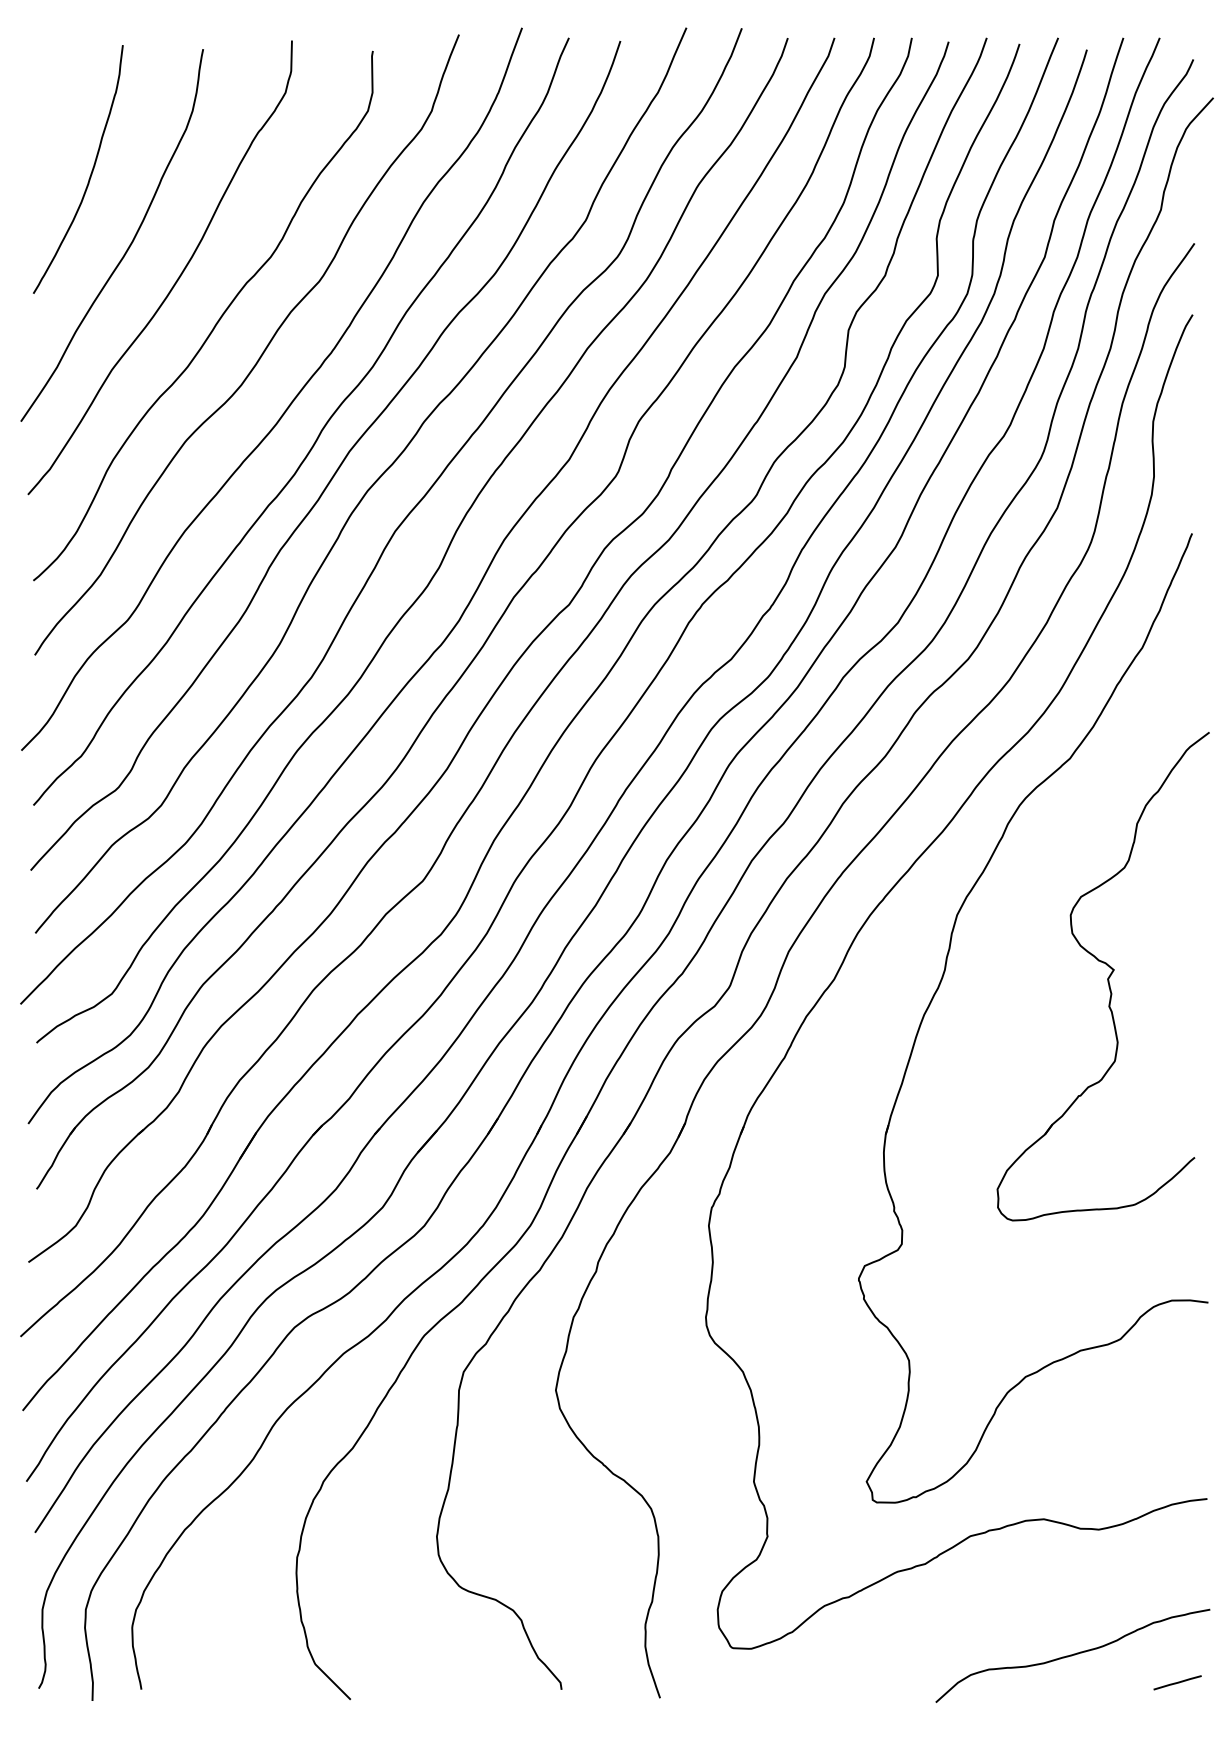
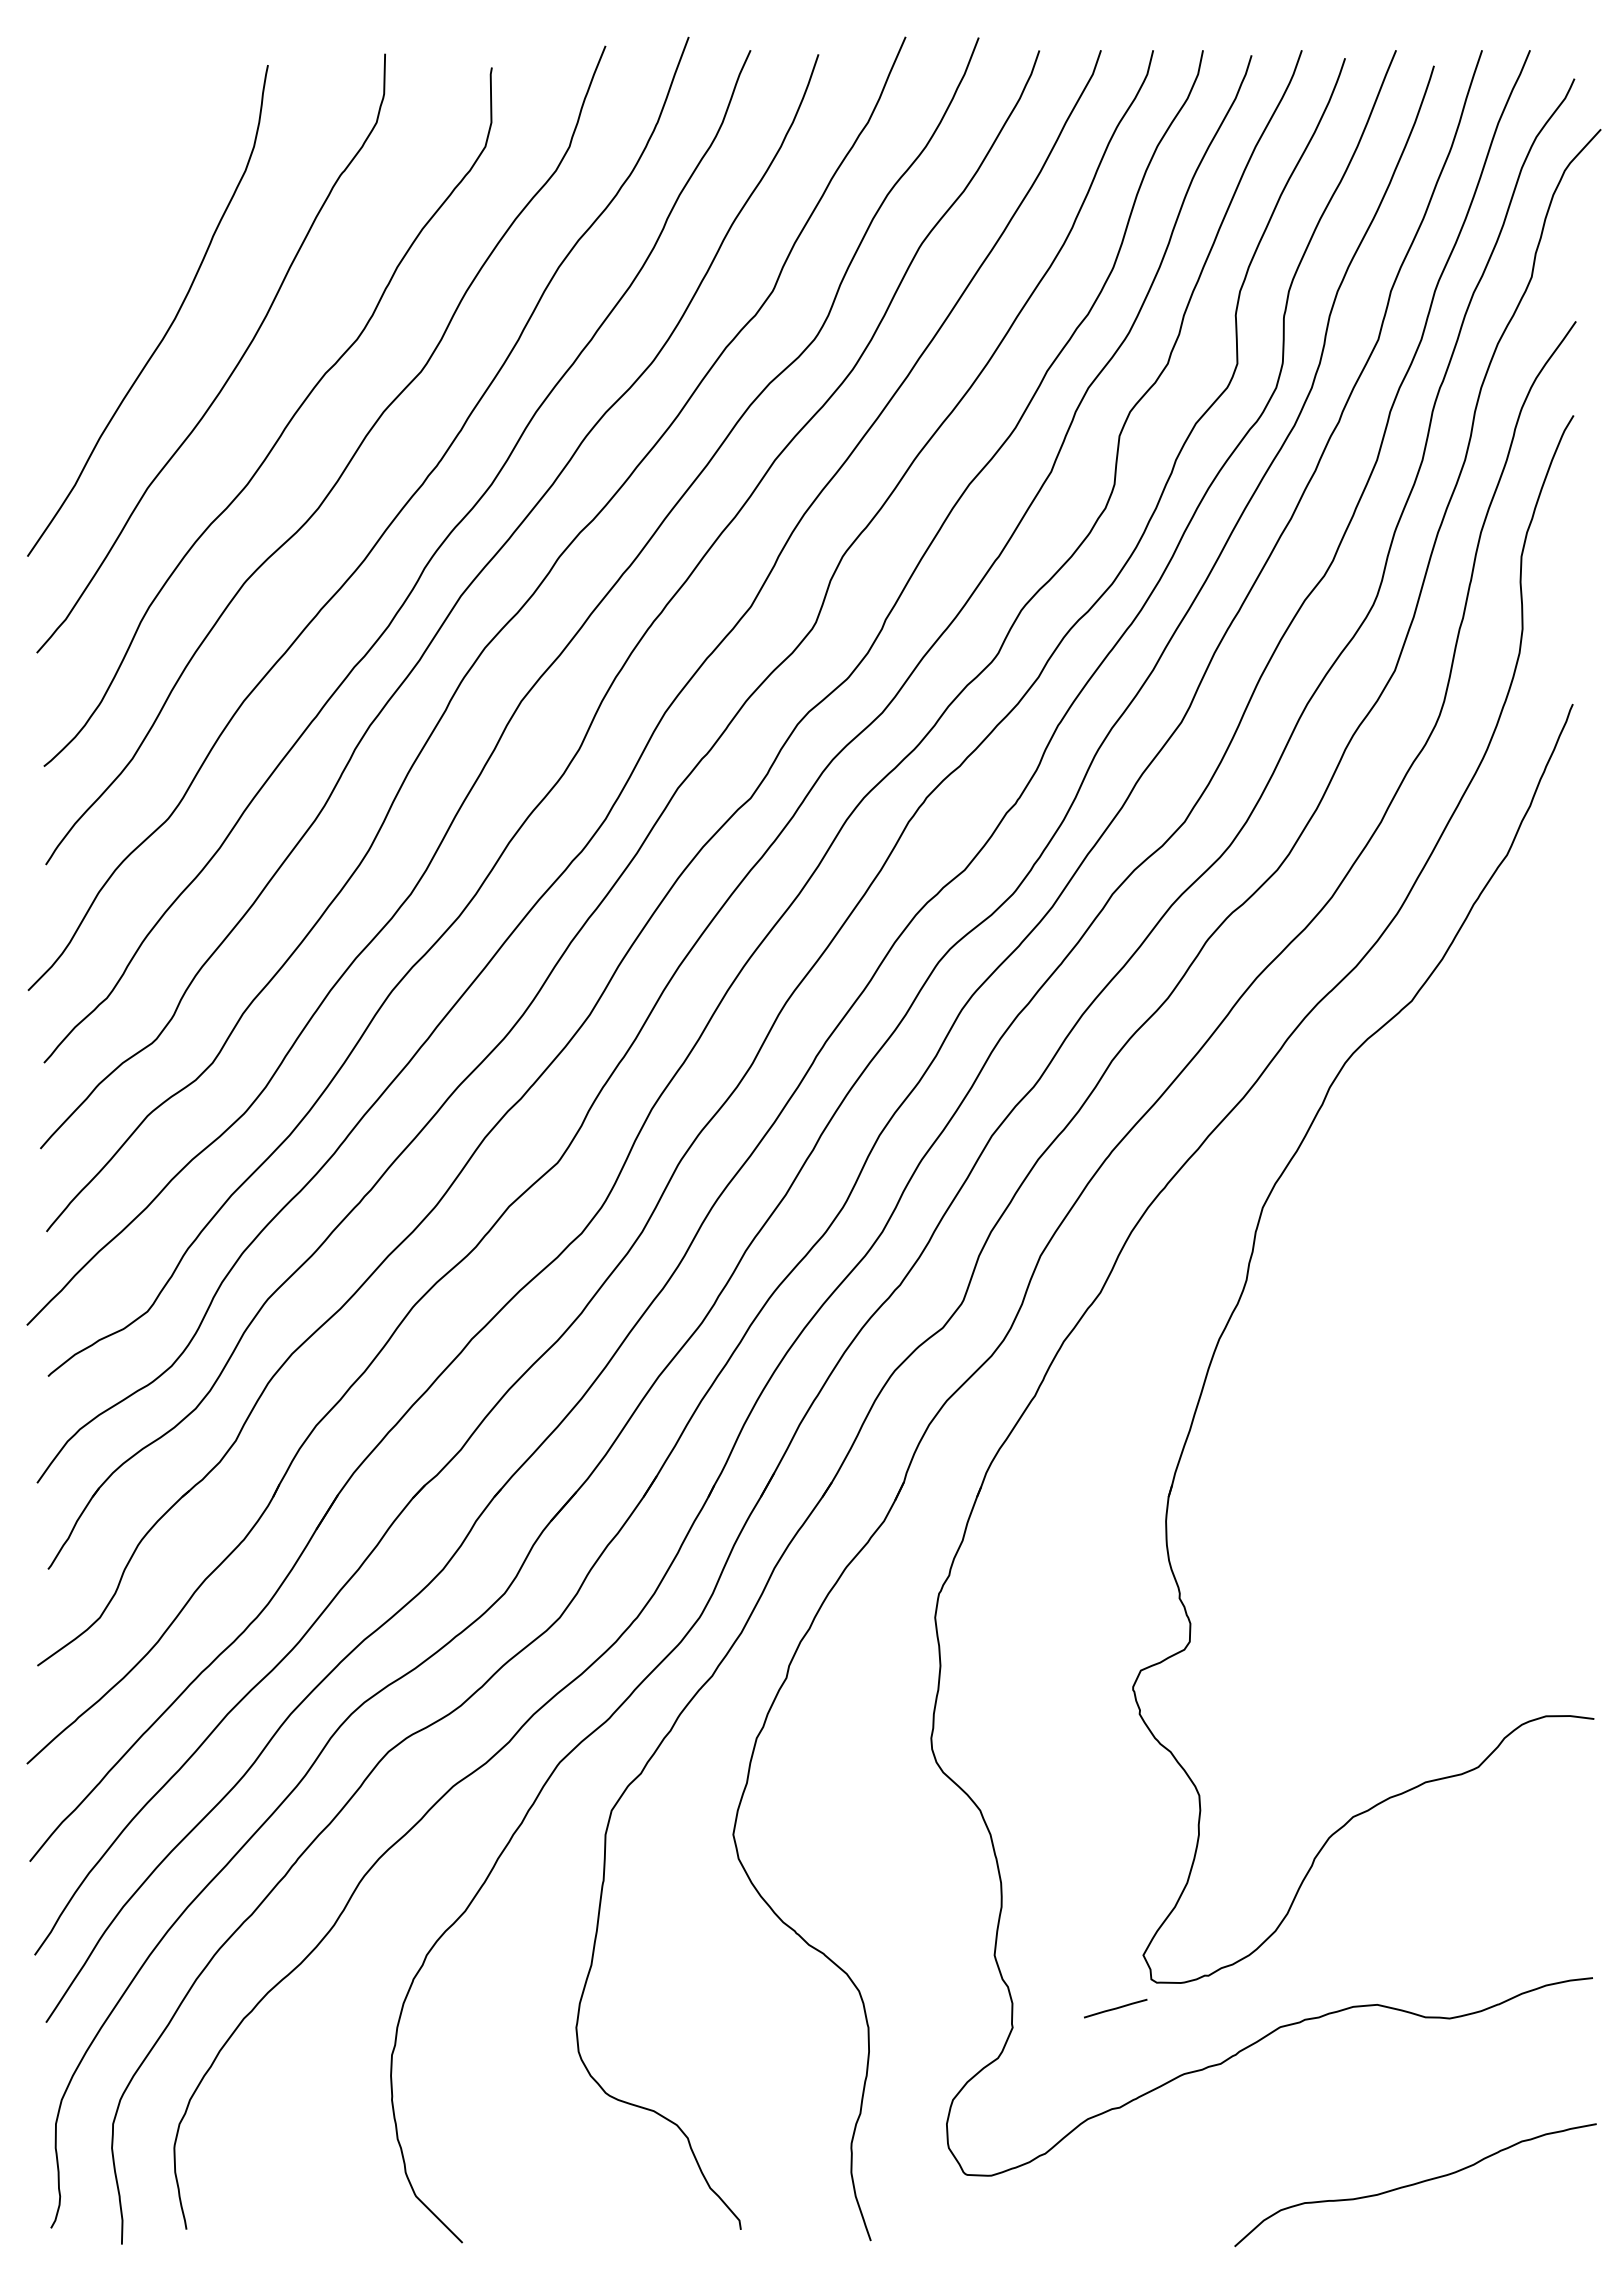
curve: (90, 173) -> (119, 229), removed
part: (1107, 977) -> (1461, 1290), removed
line: (1177, 1682) -> (1115, 2008), moved

